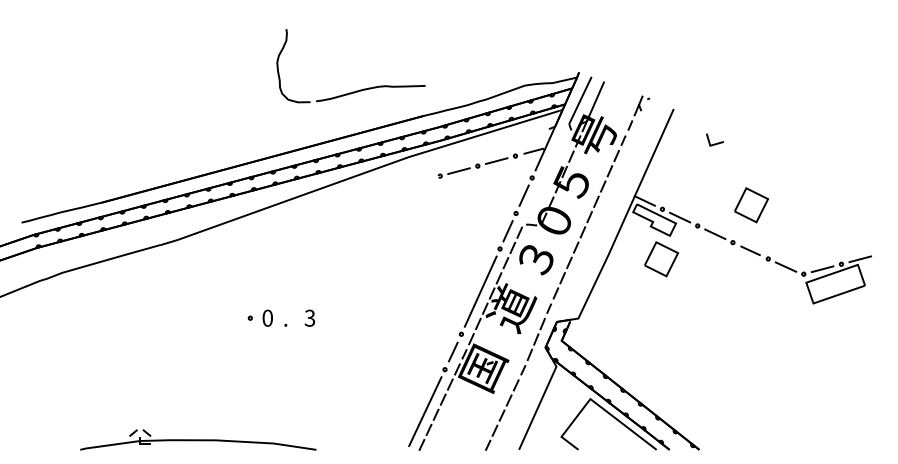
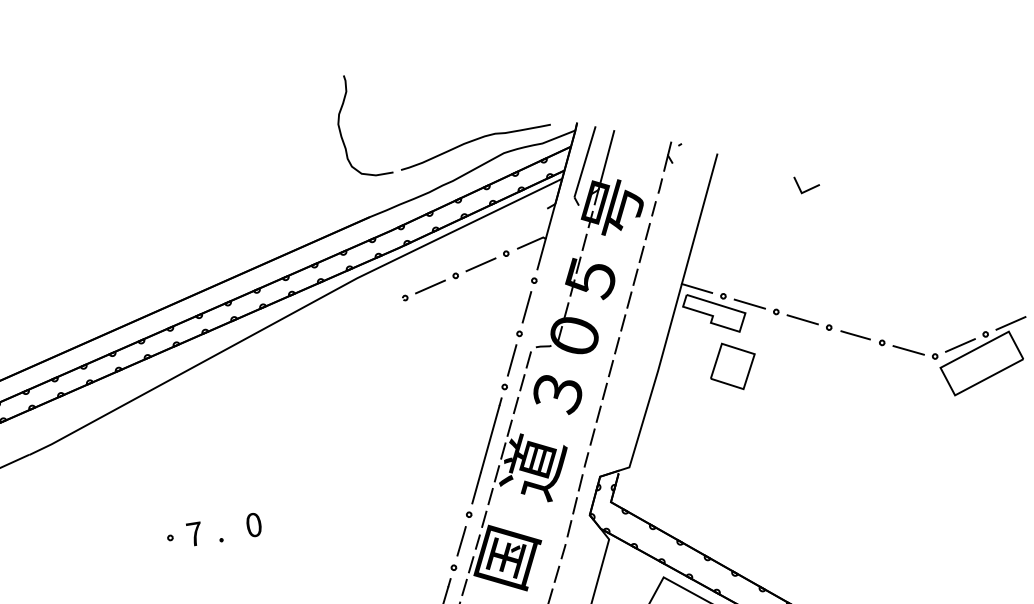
part: (356, 90) -> (455, 146), moved
line: (714, 143) -> (807, 189), moved
part: (751, 205) -> (847, 271), removed
text: (267, 317) -> (194, 533), 0 -> 7
text: (309, 317) -> (253, 524), 3 -> 0

